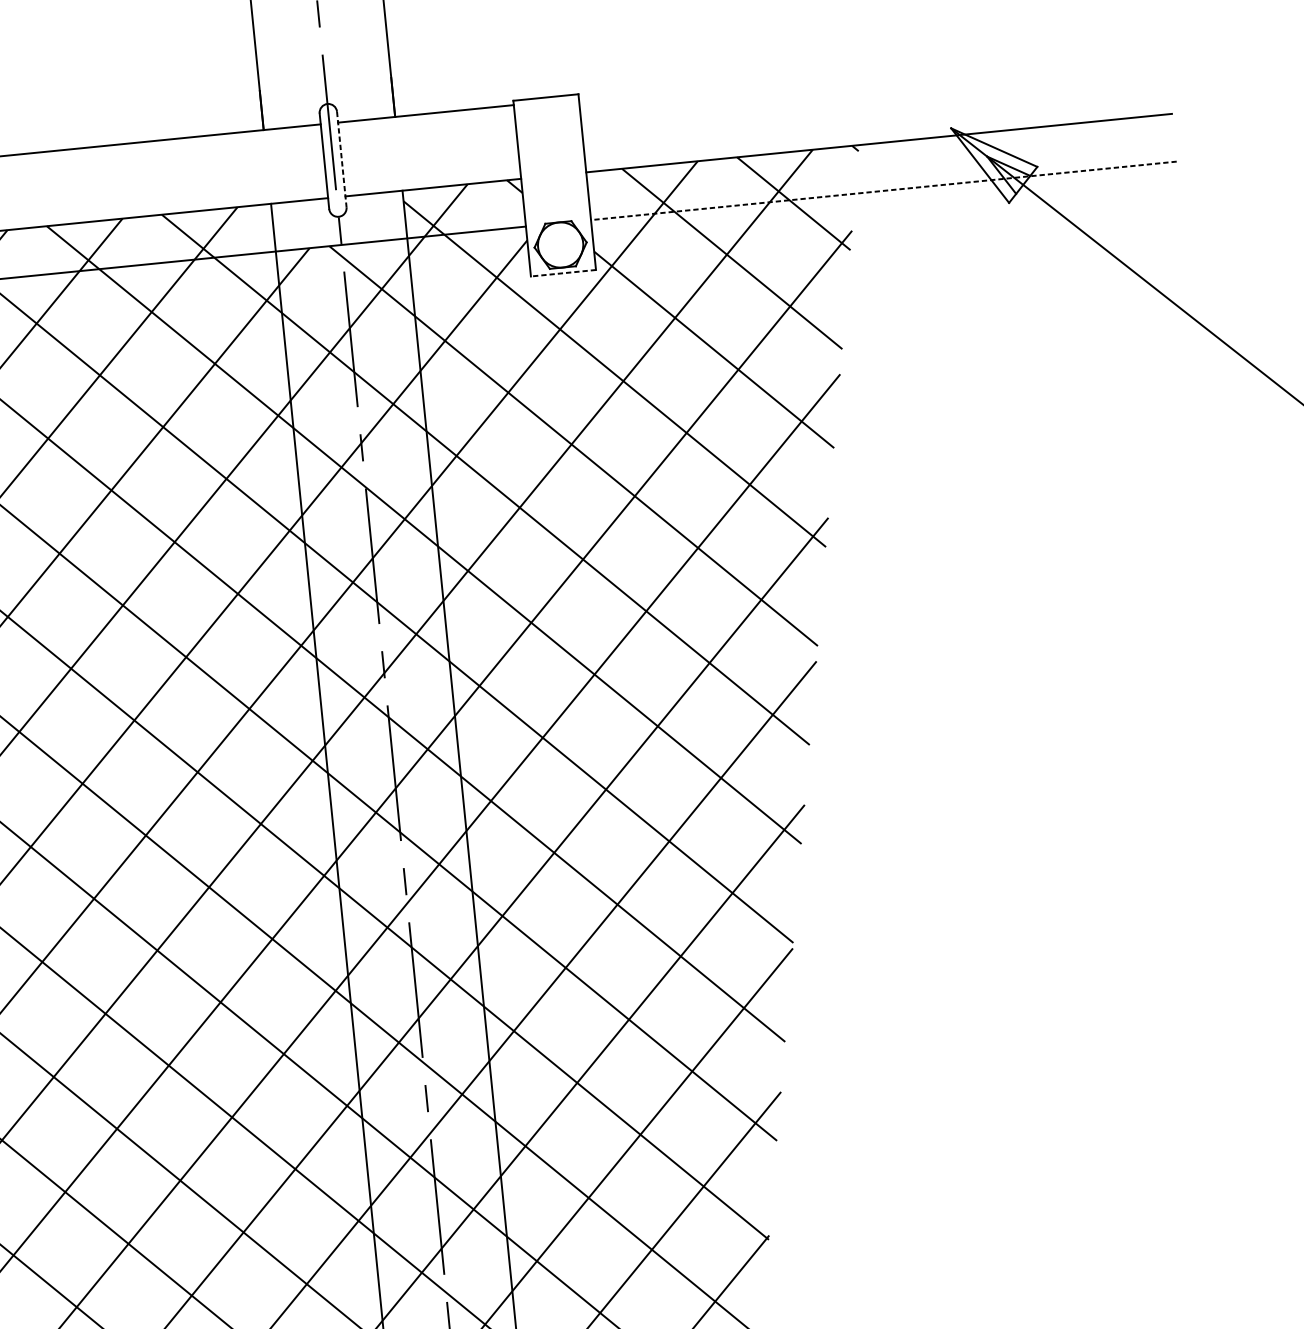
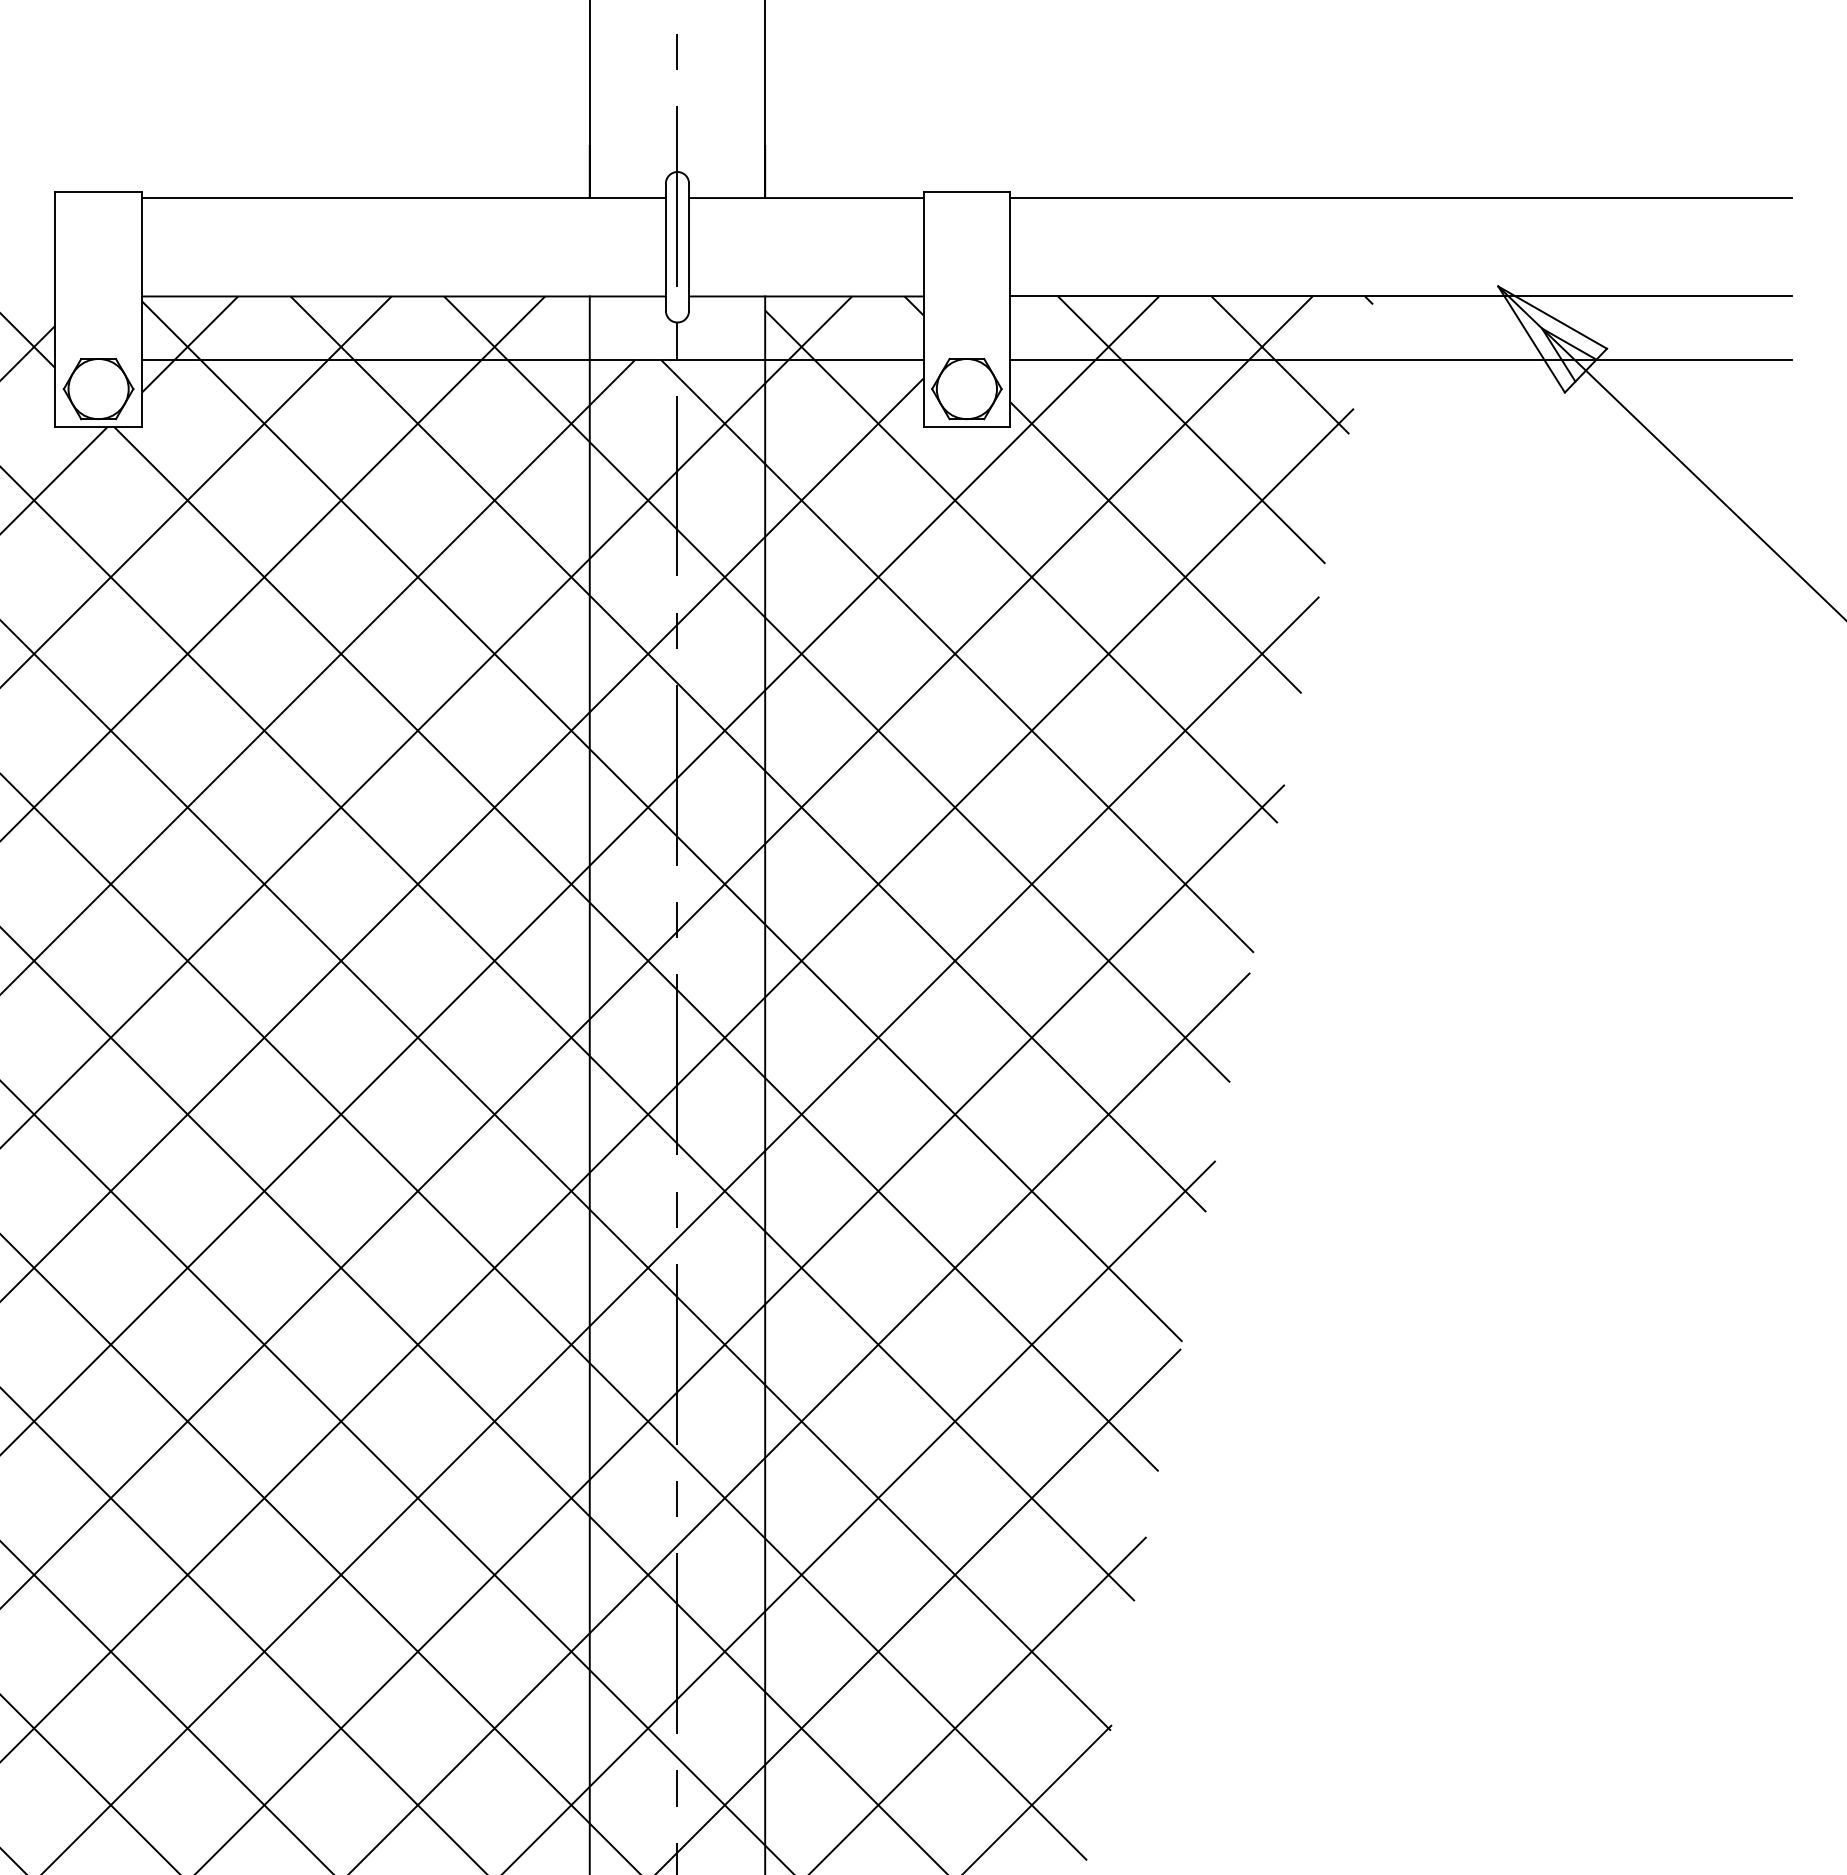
line: (871, 69) -> (1400, 198), added
line: (342, 159) -> (689, 247), dashed -> solid
line: (884, 191) -> (1401, 360), dashed -> solid
line: (563, 273) -> (966, 426), dashed -> solid

